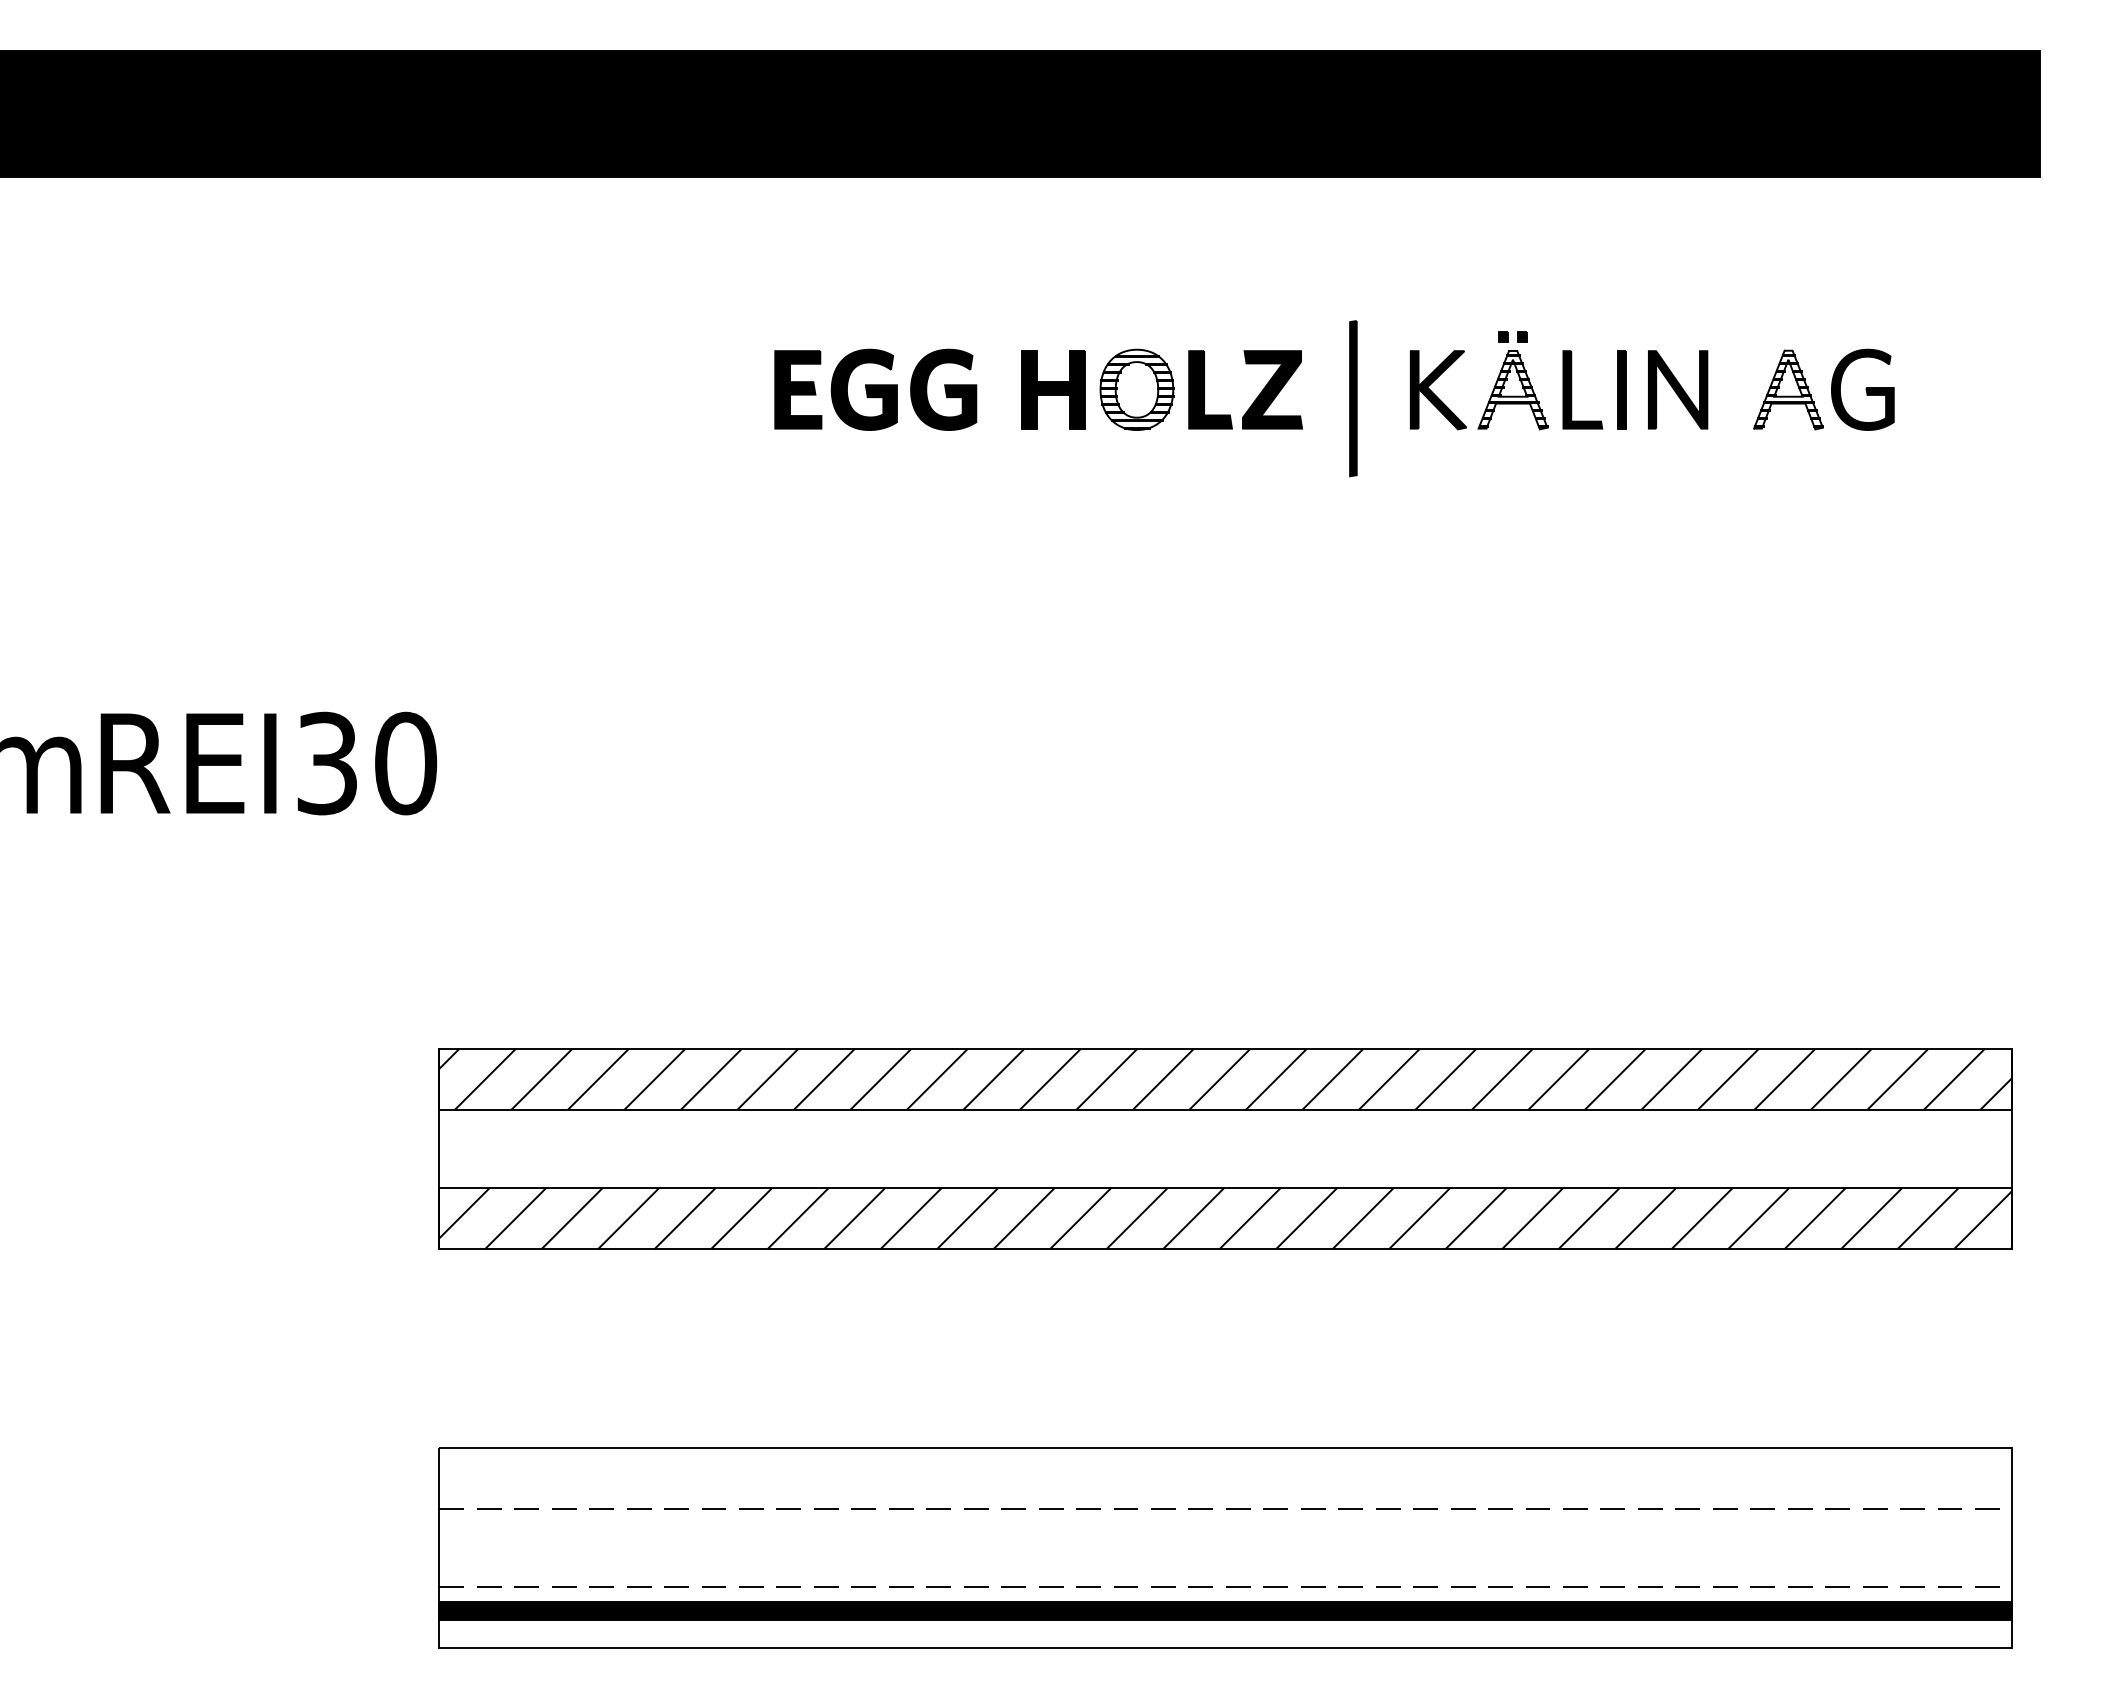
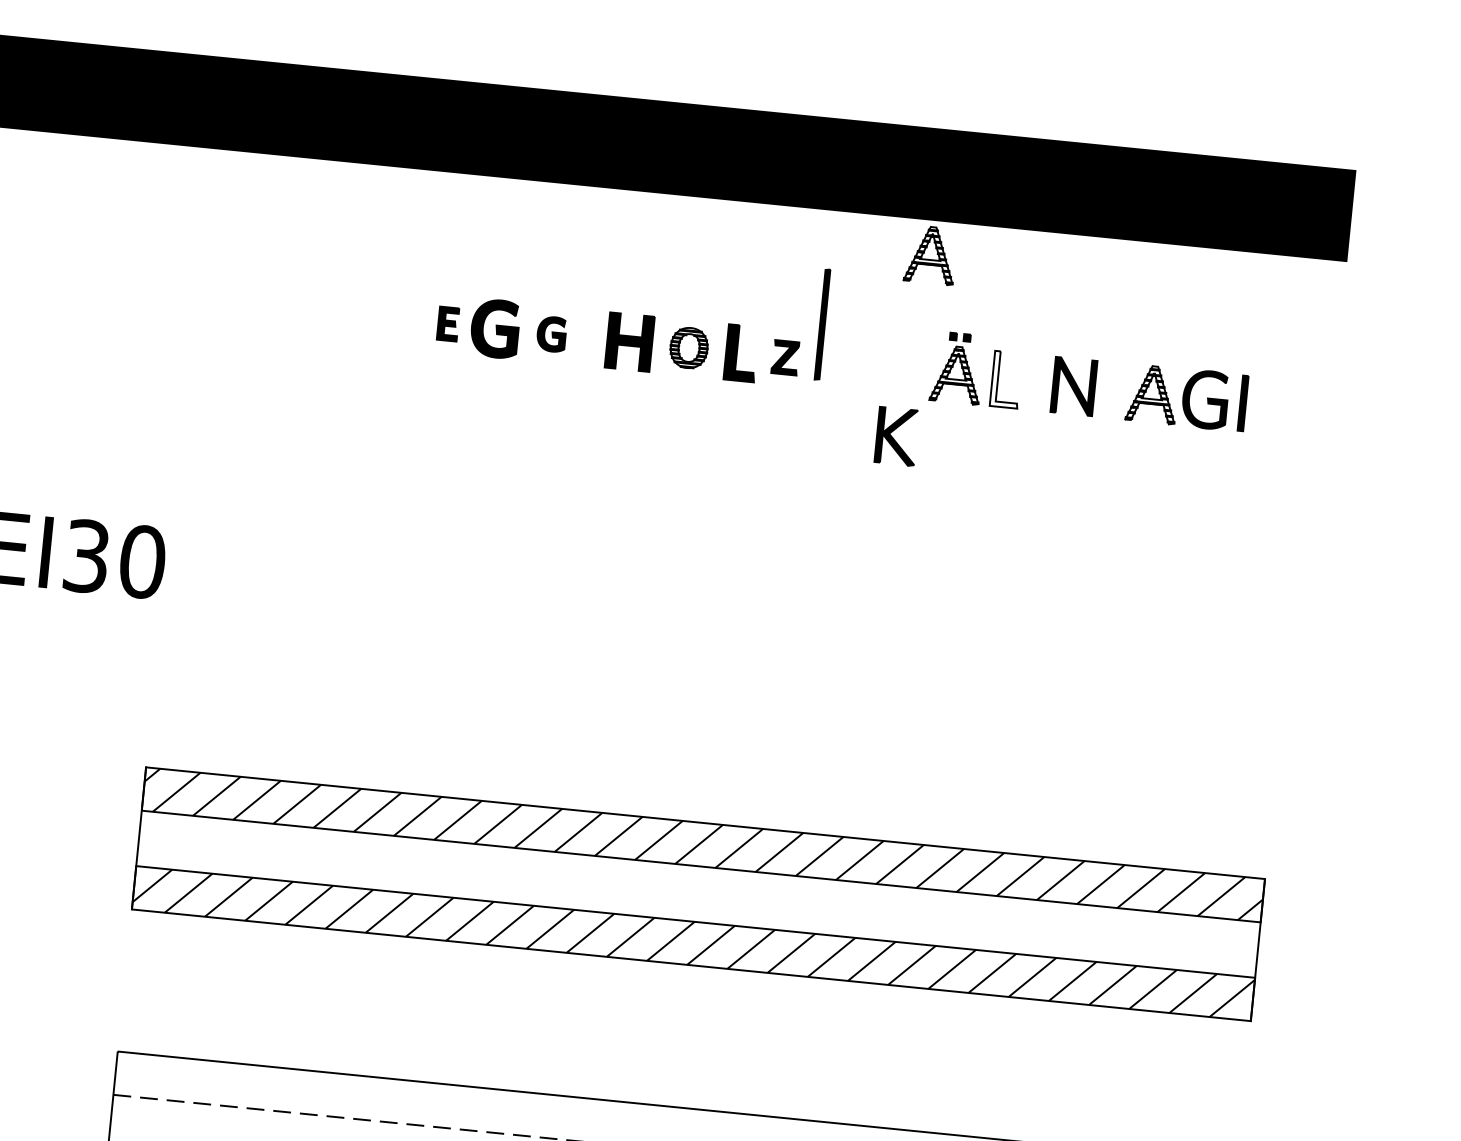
part: (1460, 226) -> (930, 254), added
part: (798, 389) -> (448, 323), size x0.6
part: (943, 389) -> (551, 334), size x0.6
part: (1136, 389) -> (688, 347), size x0.7
part: (1272, 389) -> (785, 357), size x0.6
fill: (1582, 389) -> (1006, 379), removed
part: (1621, 389) -> (1242, 403), moved
part: (1437, 390) -> (896, 436), moved
part: (1353, 398) -> (822, 324), moved

